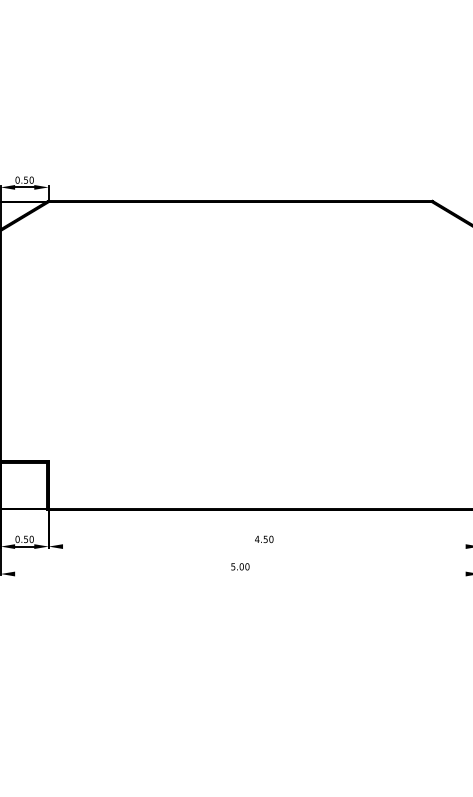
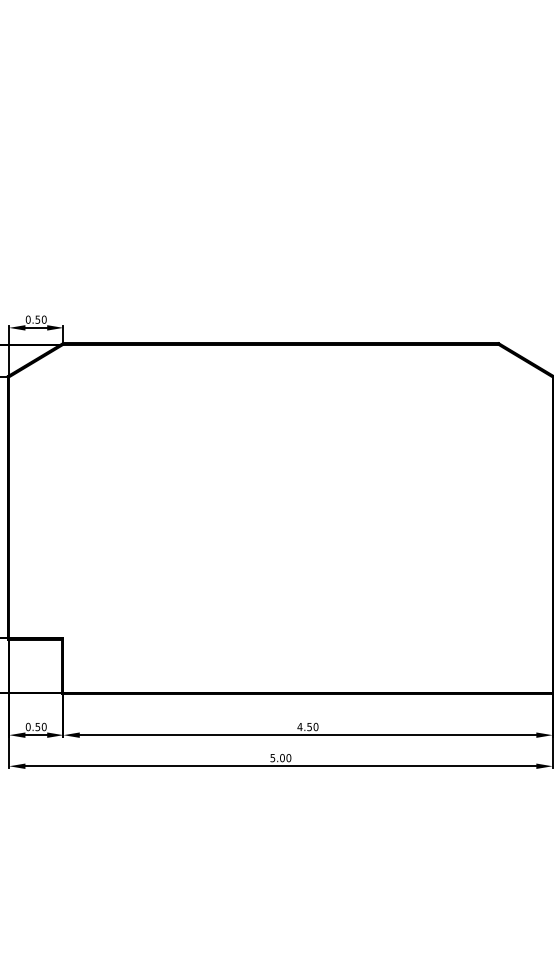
line: (263, 546) -> (307, 735), added
line: (240, 574) -> (280, 766), added

